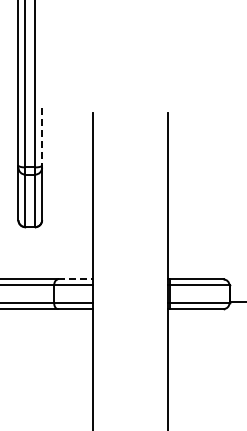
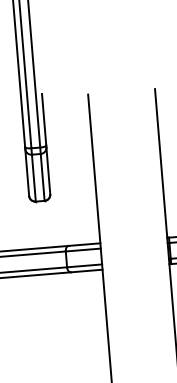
line: (42, 136) -> (44, 119), dashed -> solid
line: (75, 279) -> (84, 244), dashed -> solid

